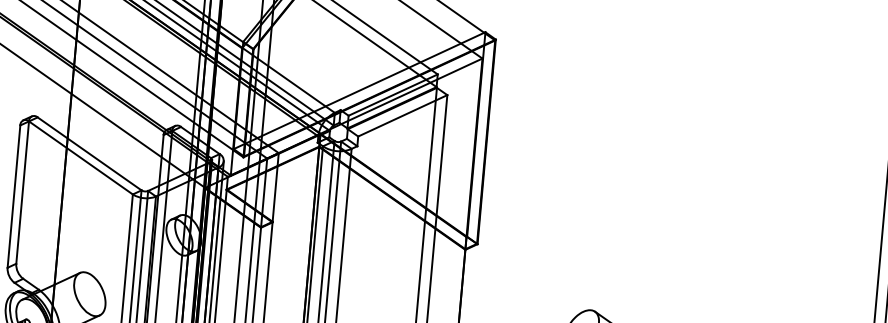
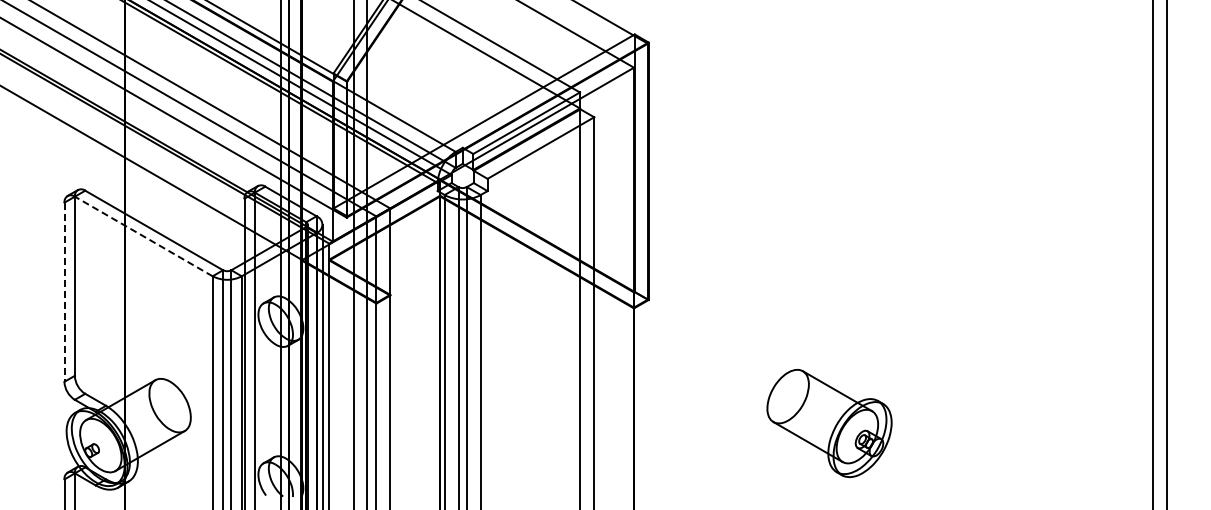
line: (80, 157) -> (143, 236), solid -> dashed
line: (13, 196) -> (64, 292), solid -> dashed

